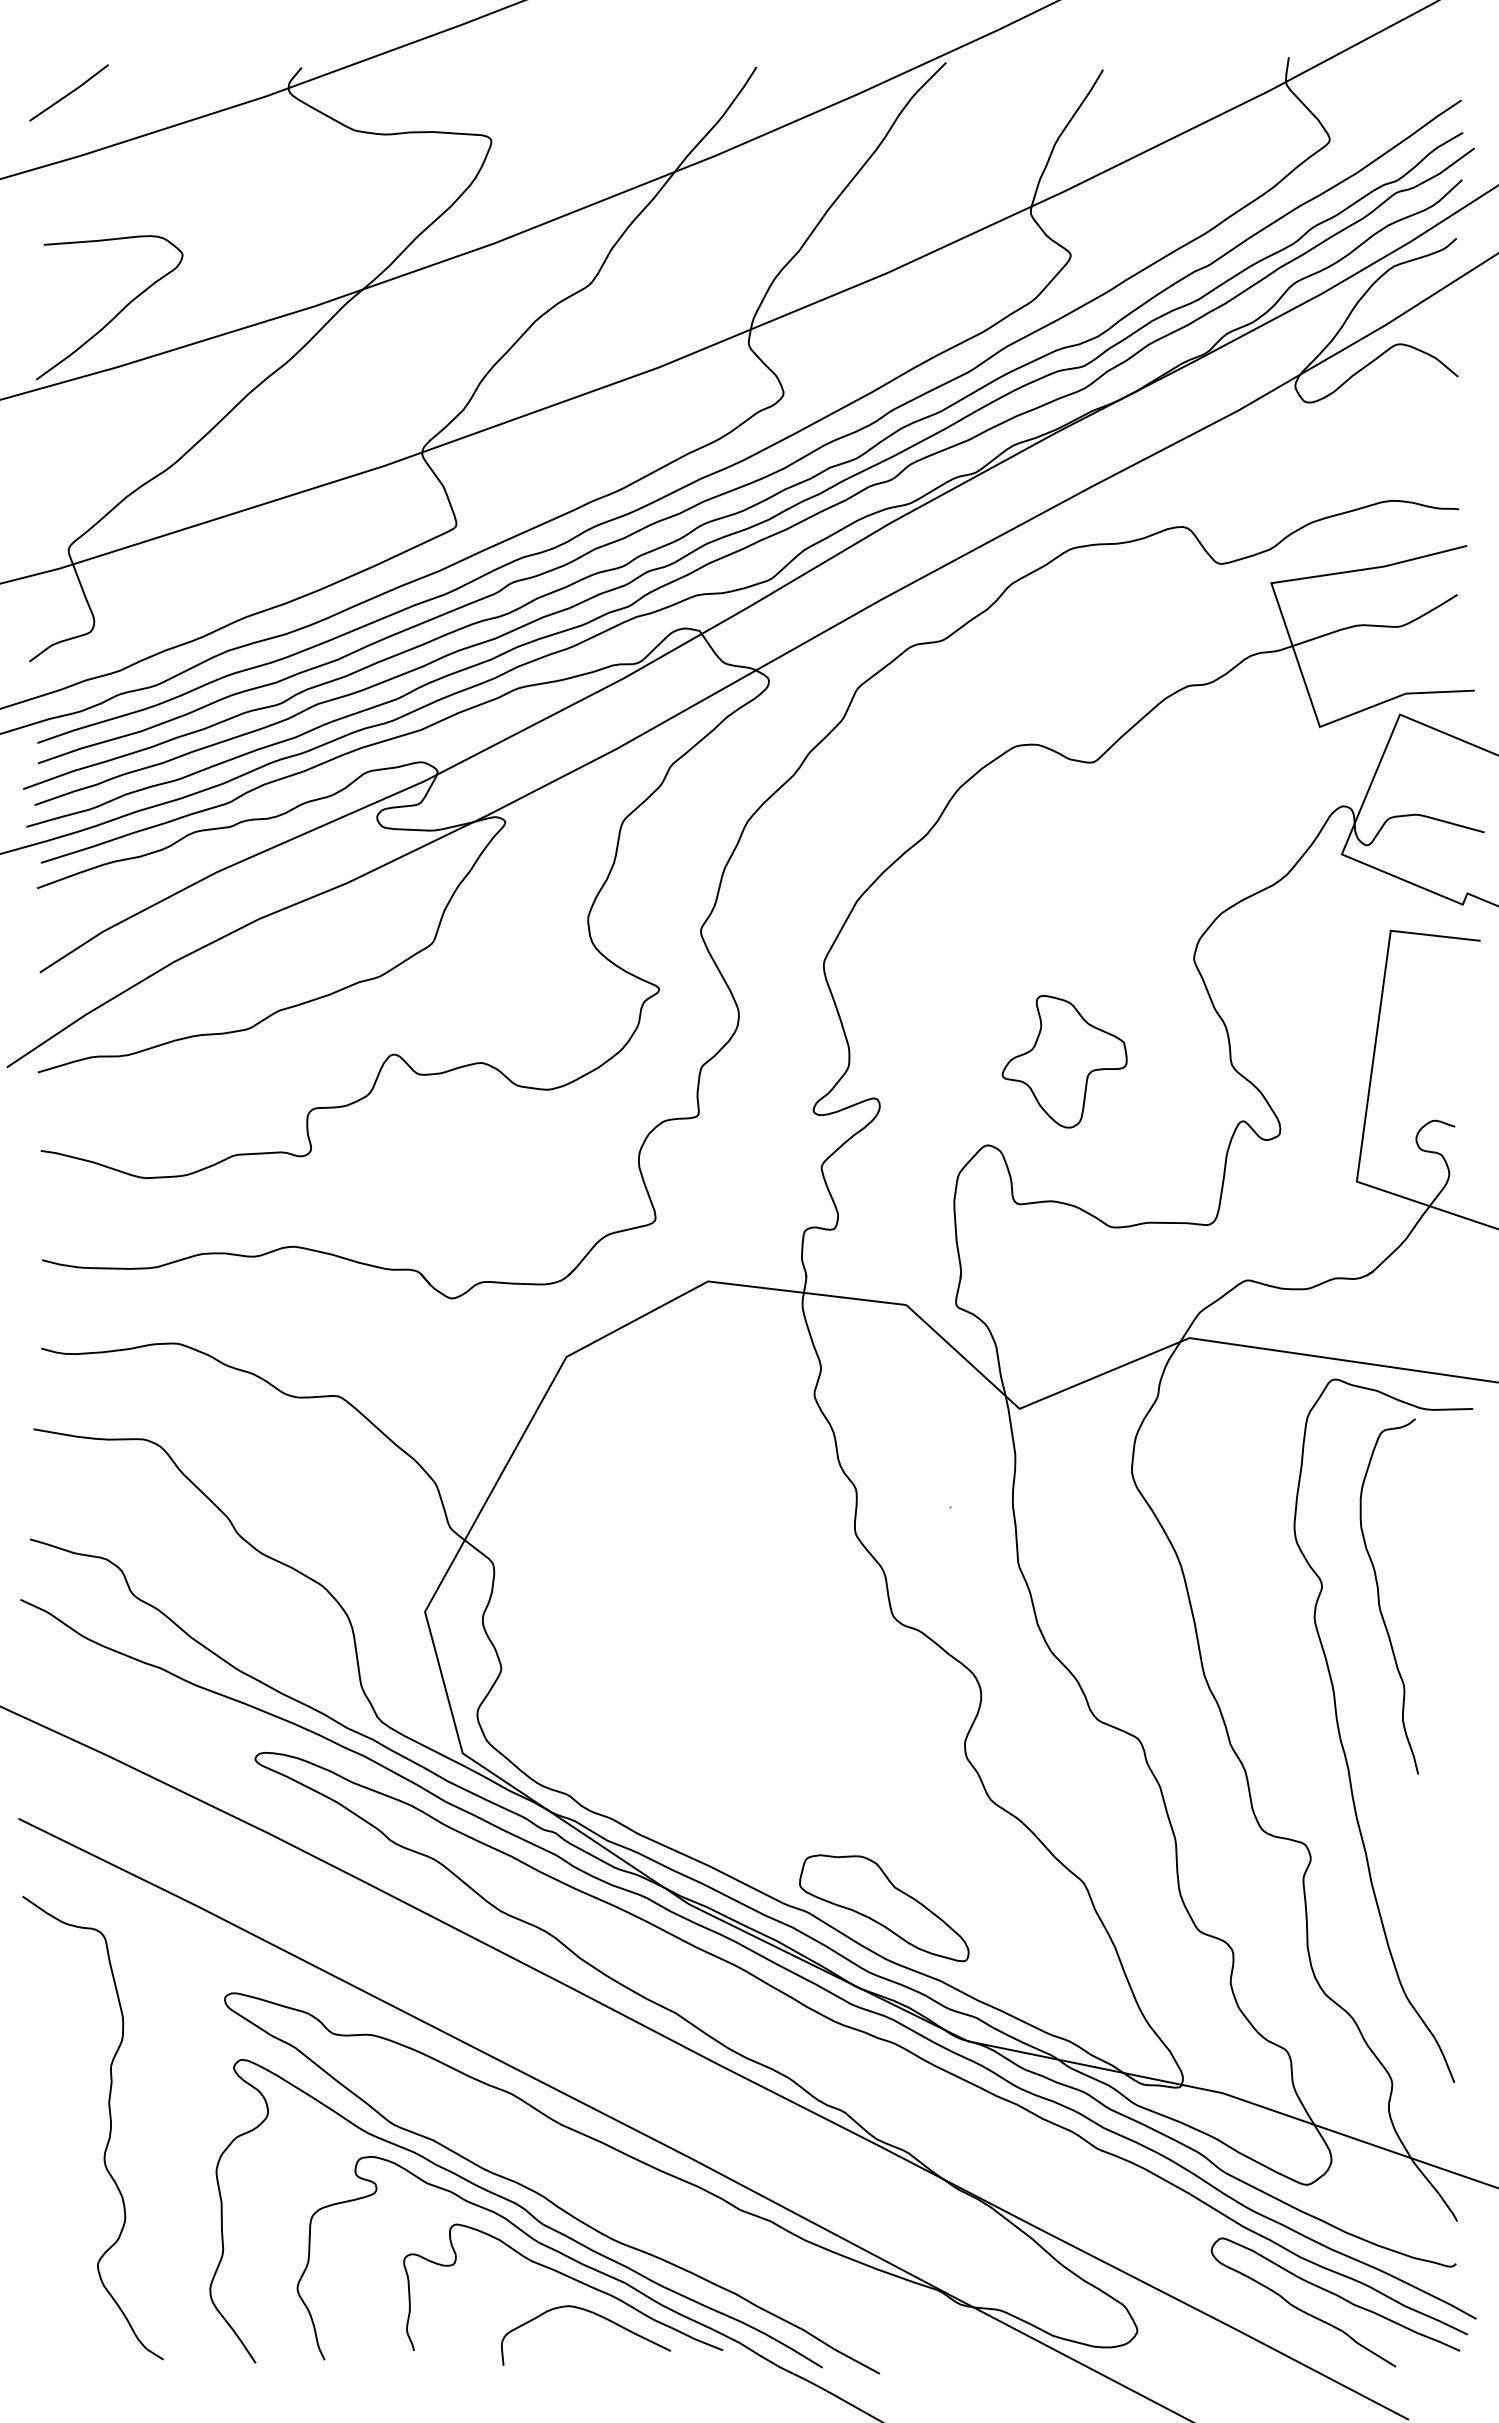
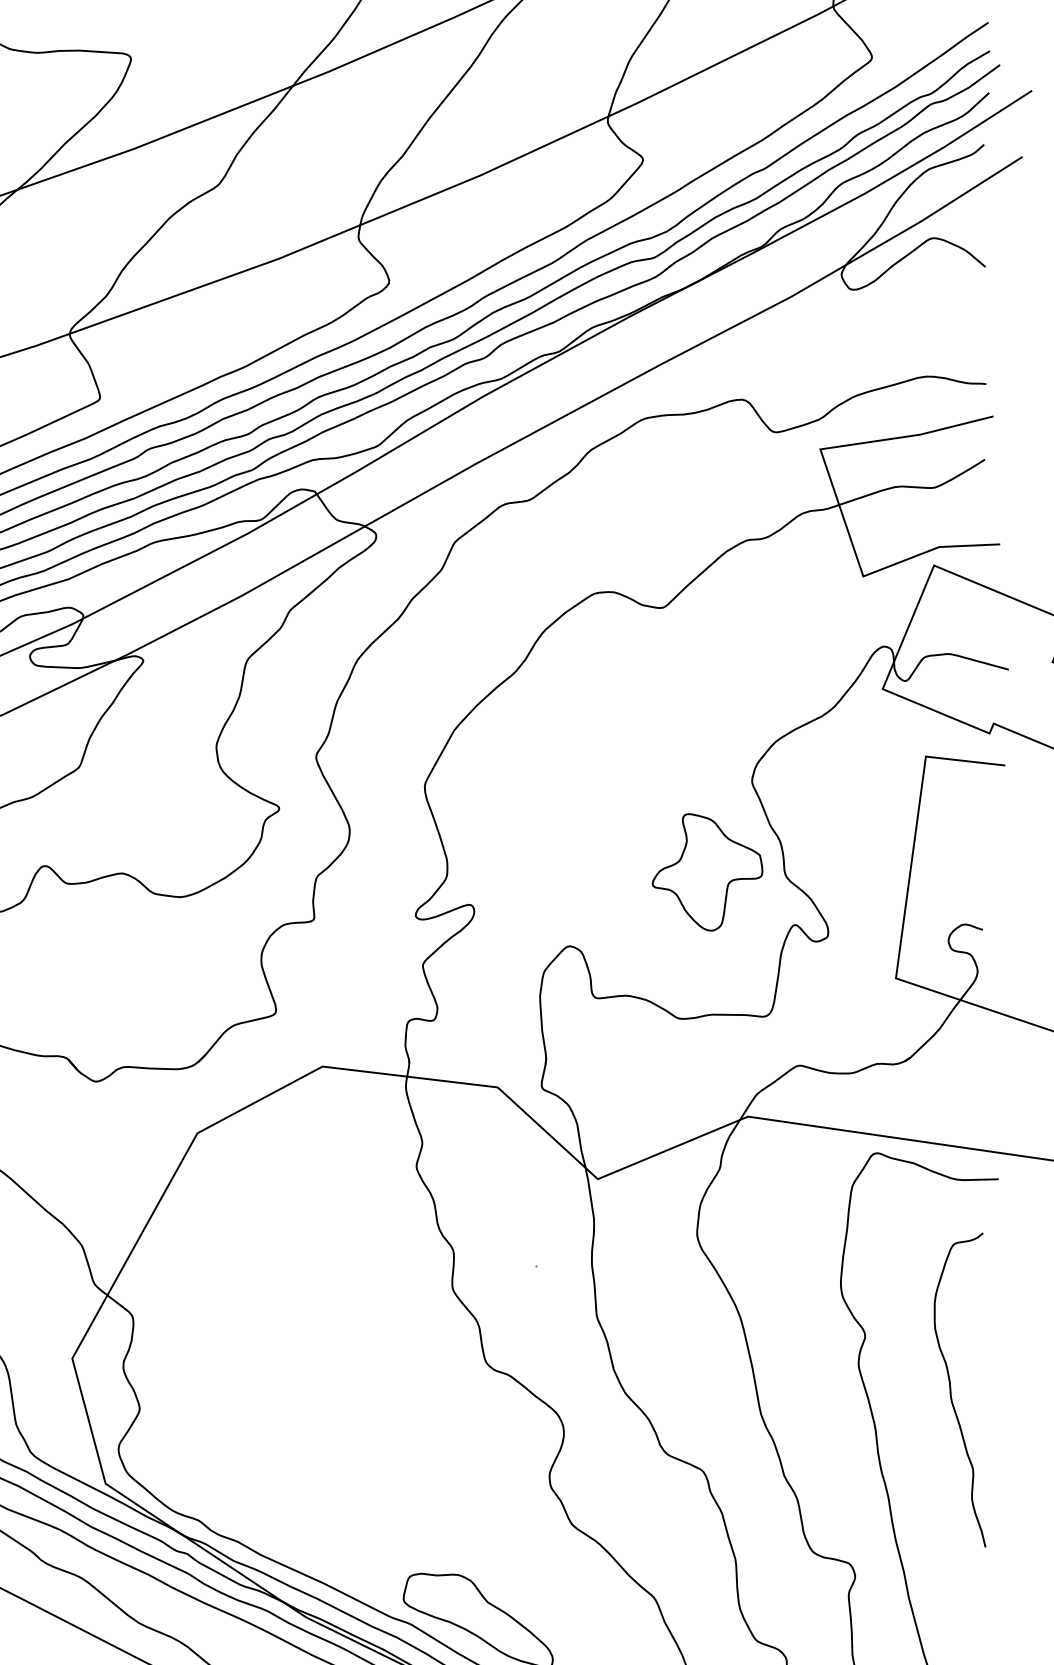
part: (1064, 1061) -> (707, 872), moved
curve: (1379, 1596) -> (951, 1390), moved

